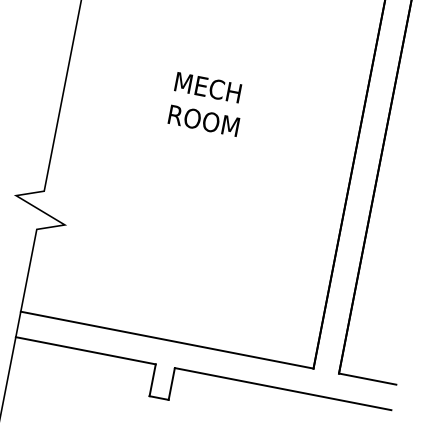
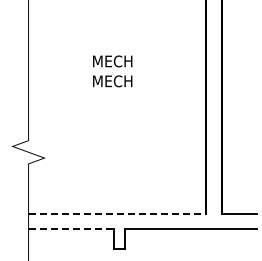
text: (204, 121) -> (114, 81), ROOM -> MECH
line: (167, 339) -> (117, 213), solid -> dashed
line: (86, 351) -> (71, 229), solid -> dashed

